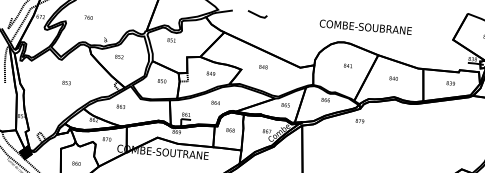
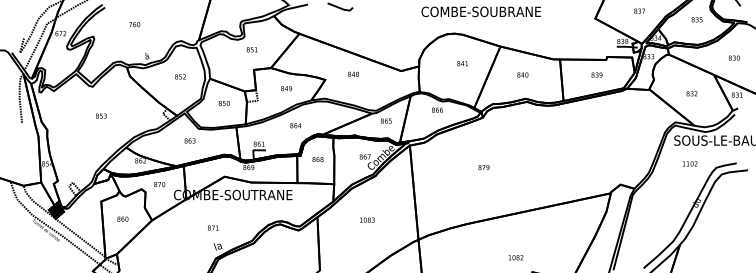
text: (88, 17) -> (134, 24), moved
text: (171, 40) -> (251, 49), moved
text: (119, 56) -> (180, 76), moved
text: (120, 106) -> (189, 140), moved
text: (359, 121) -> (483, 167), moved

